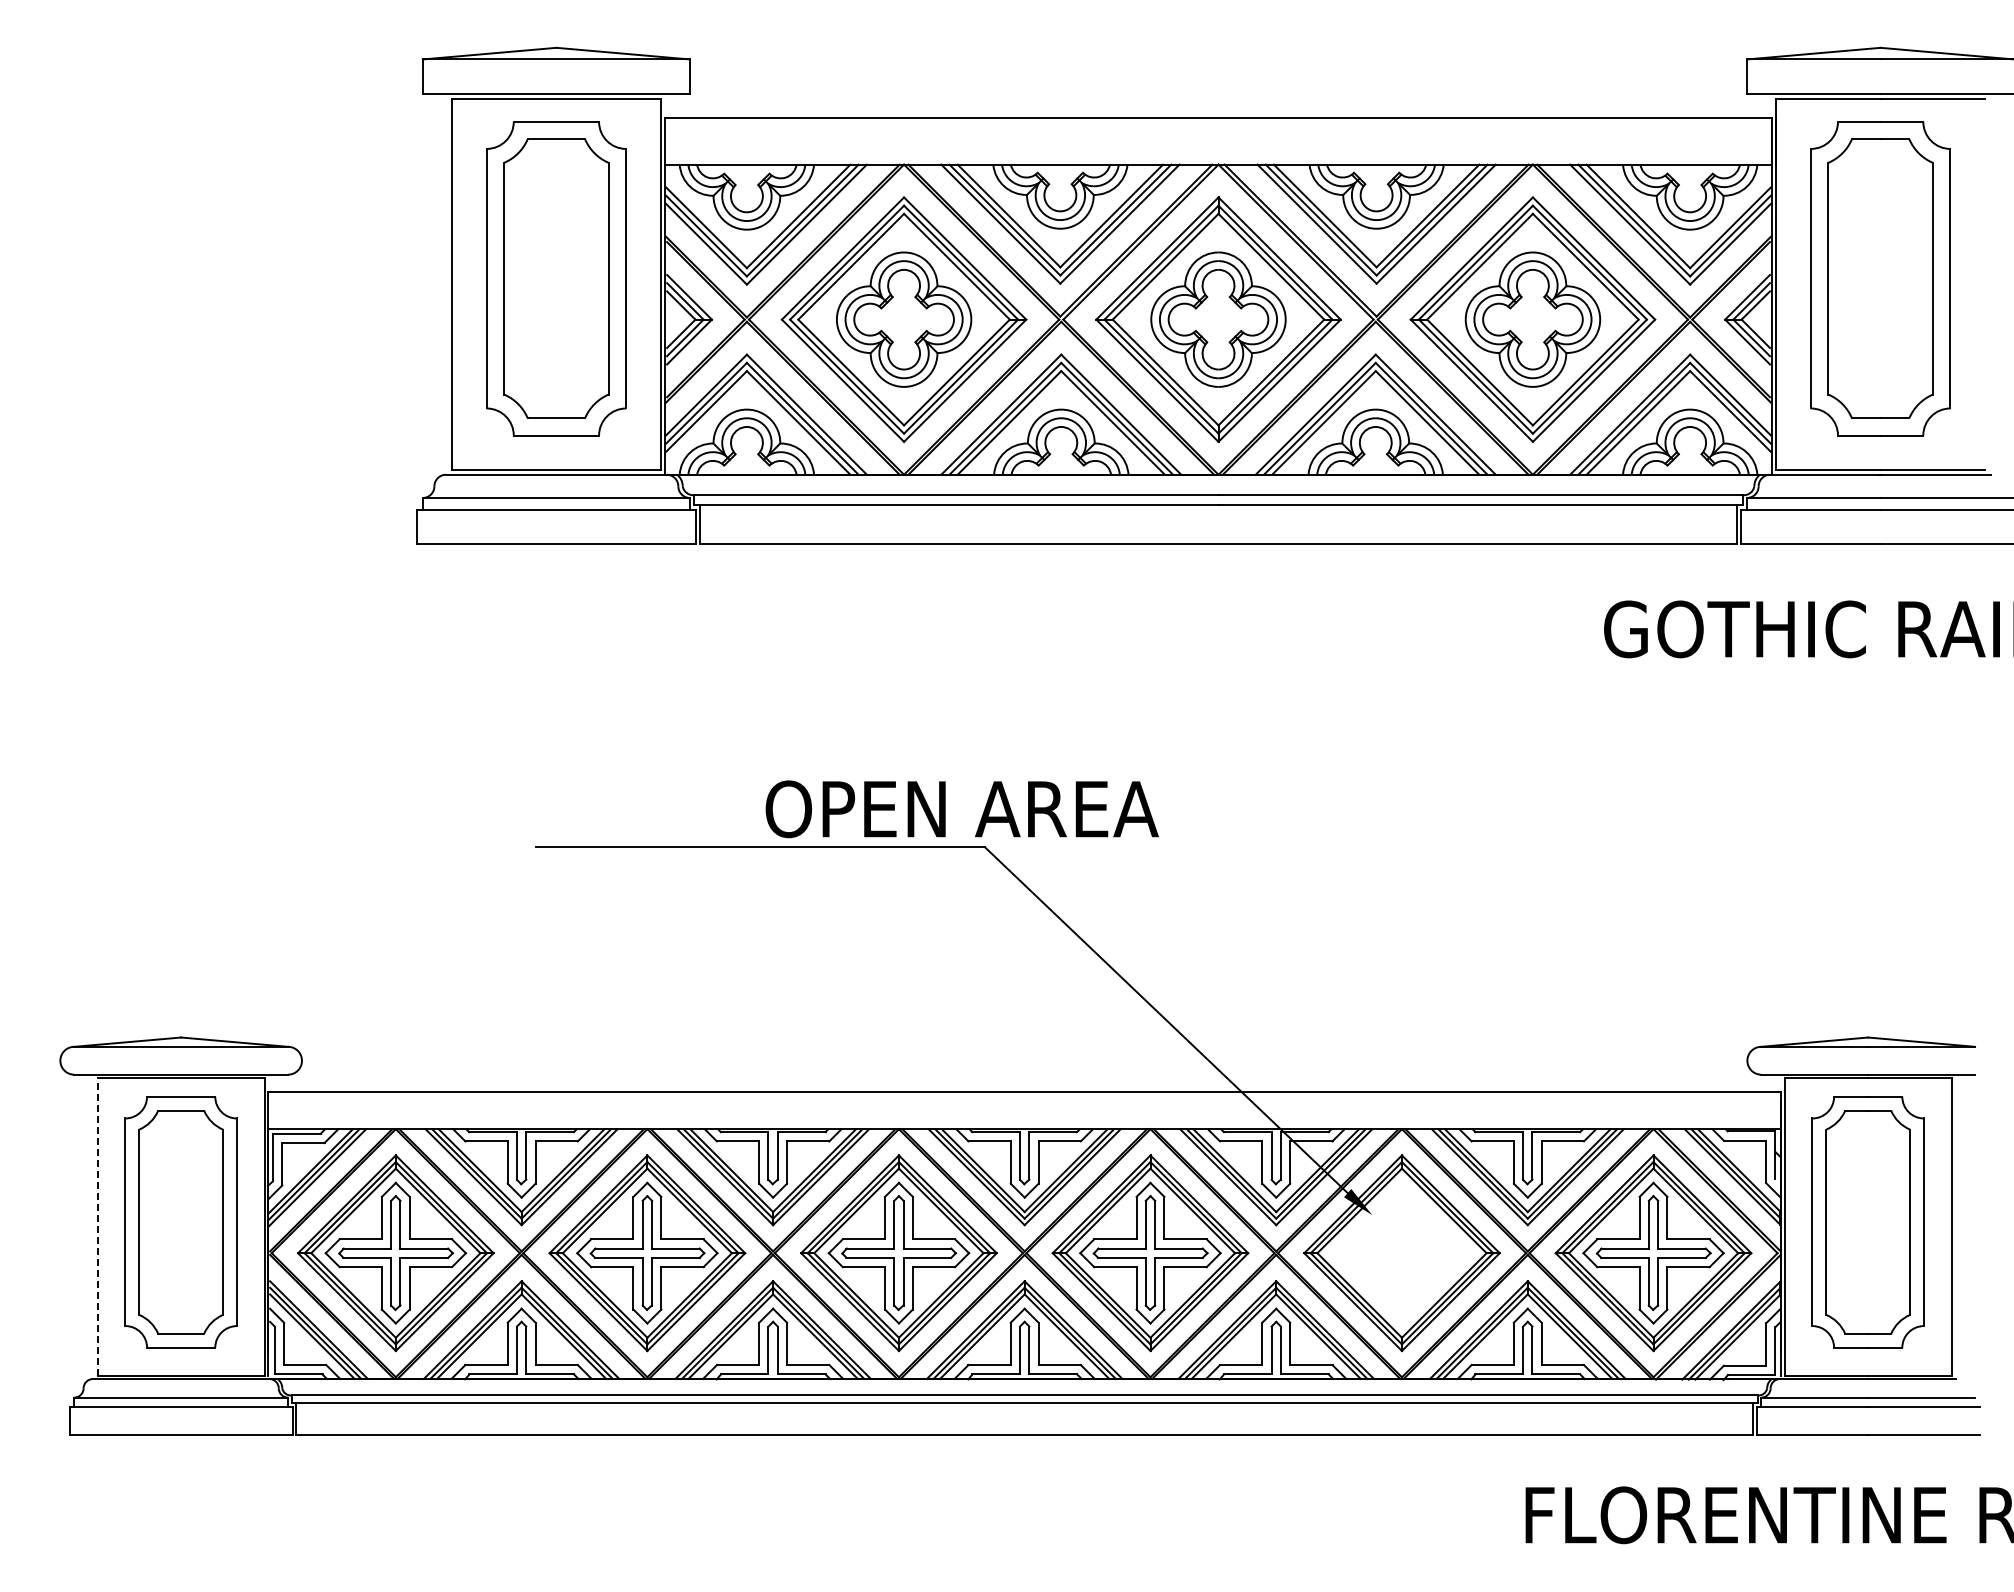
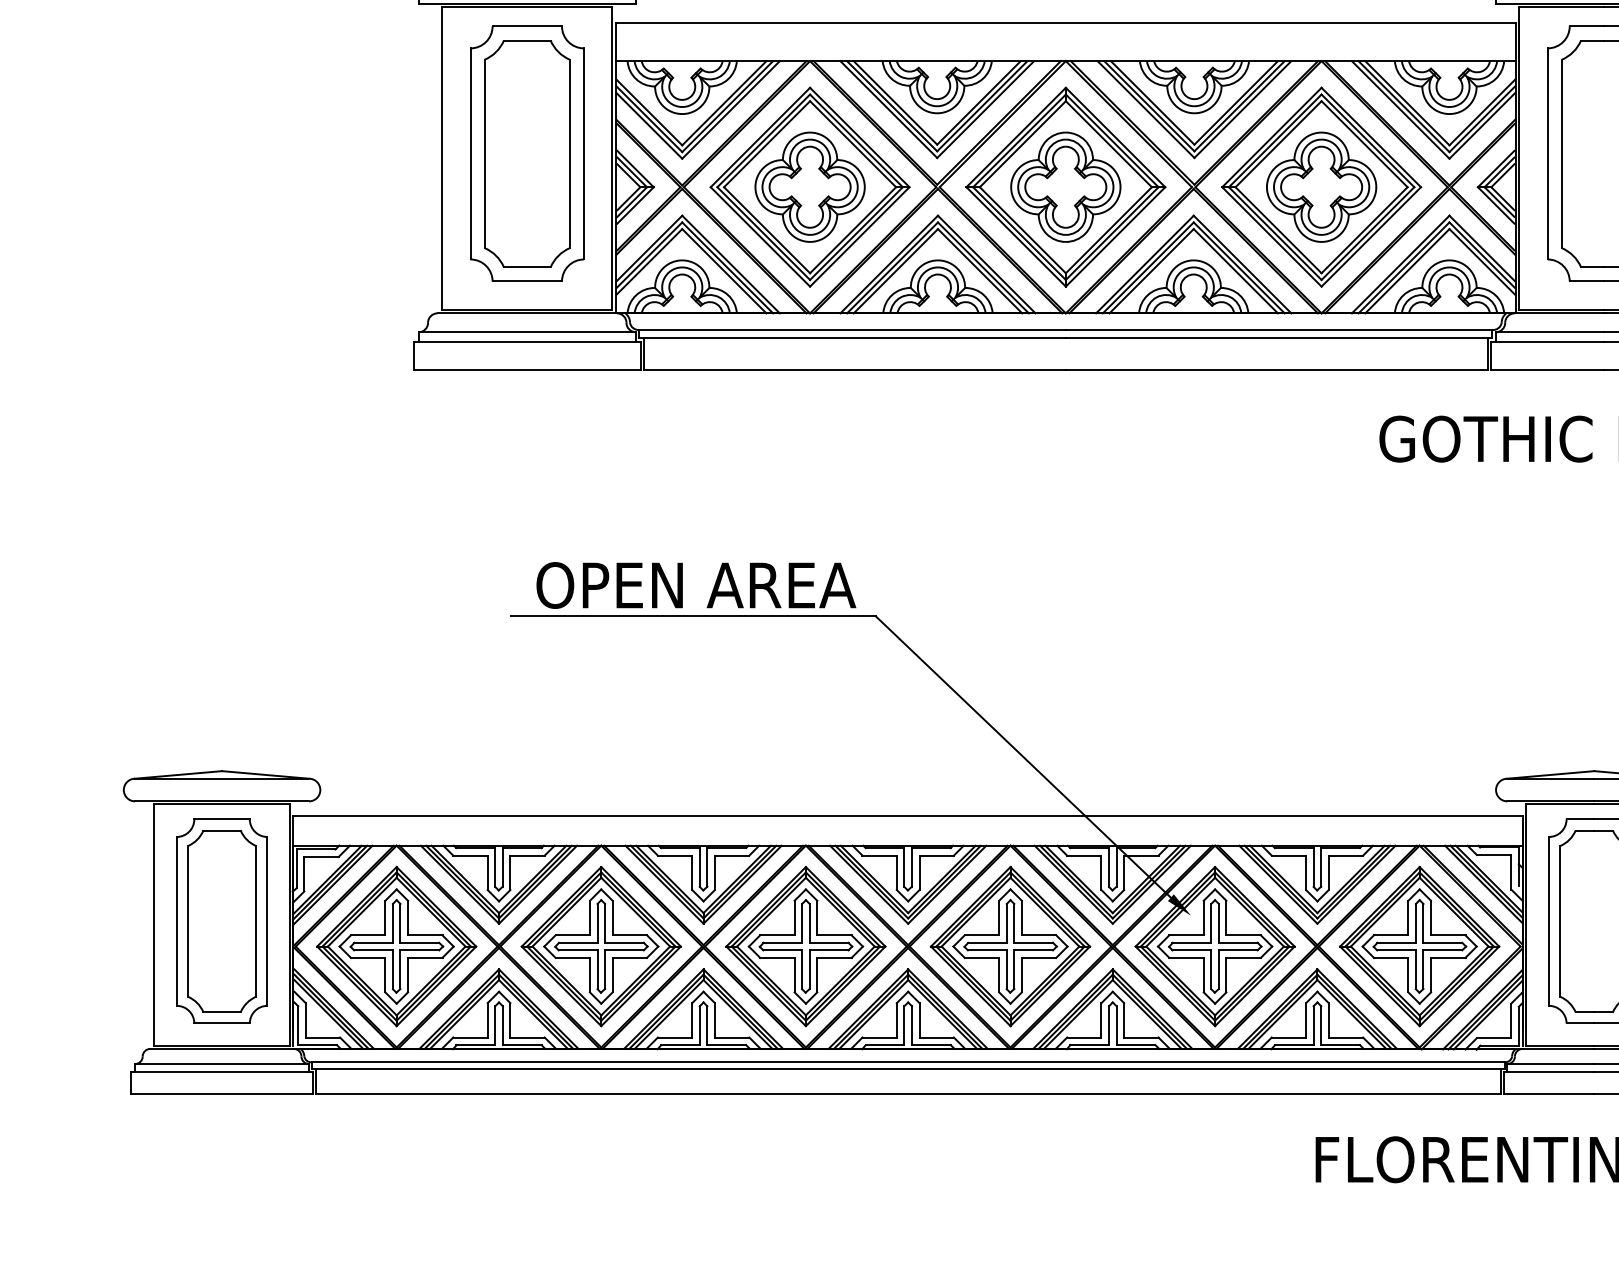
text: (961, 809) -> (695, 585), moved
line: (97, 1226) -> (154, 924), dashed -> solid
part: (1401, 1252) -> (1214, 946), added

